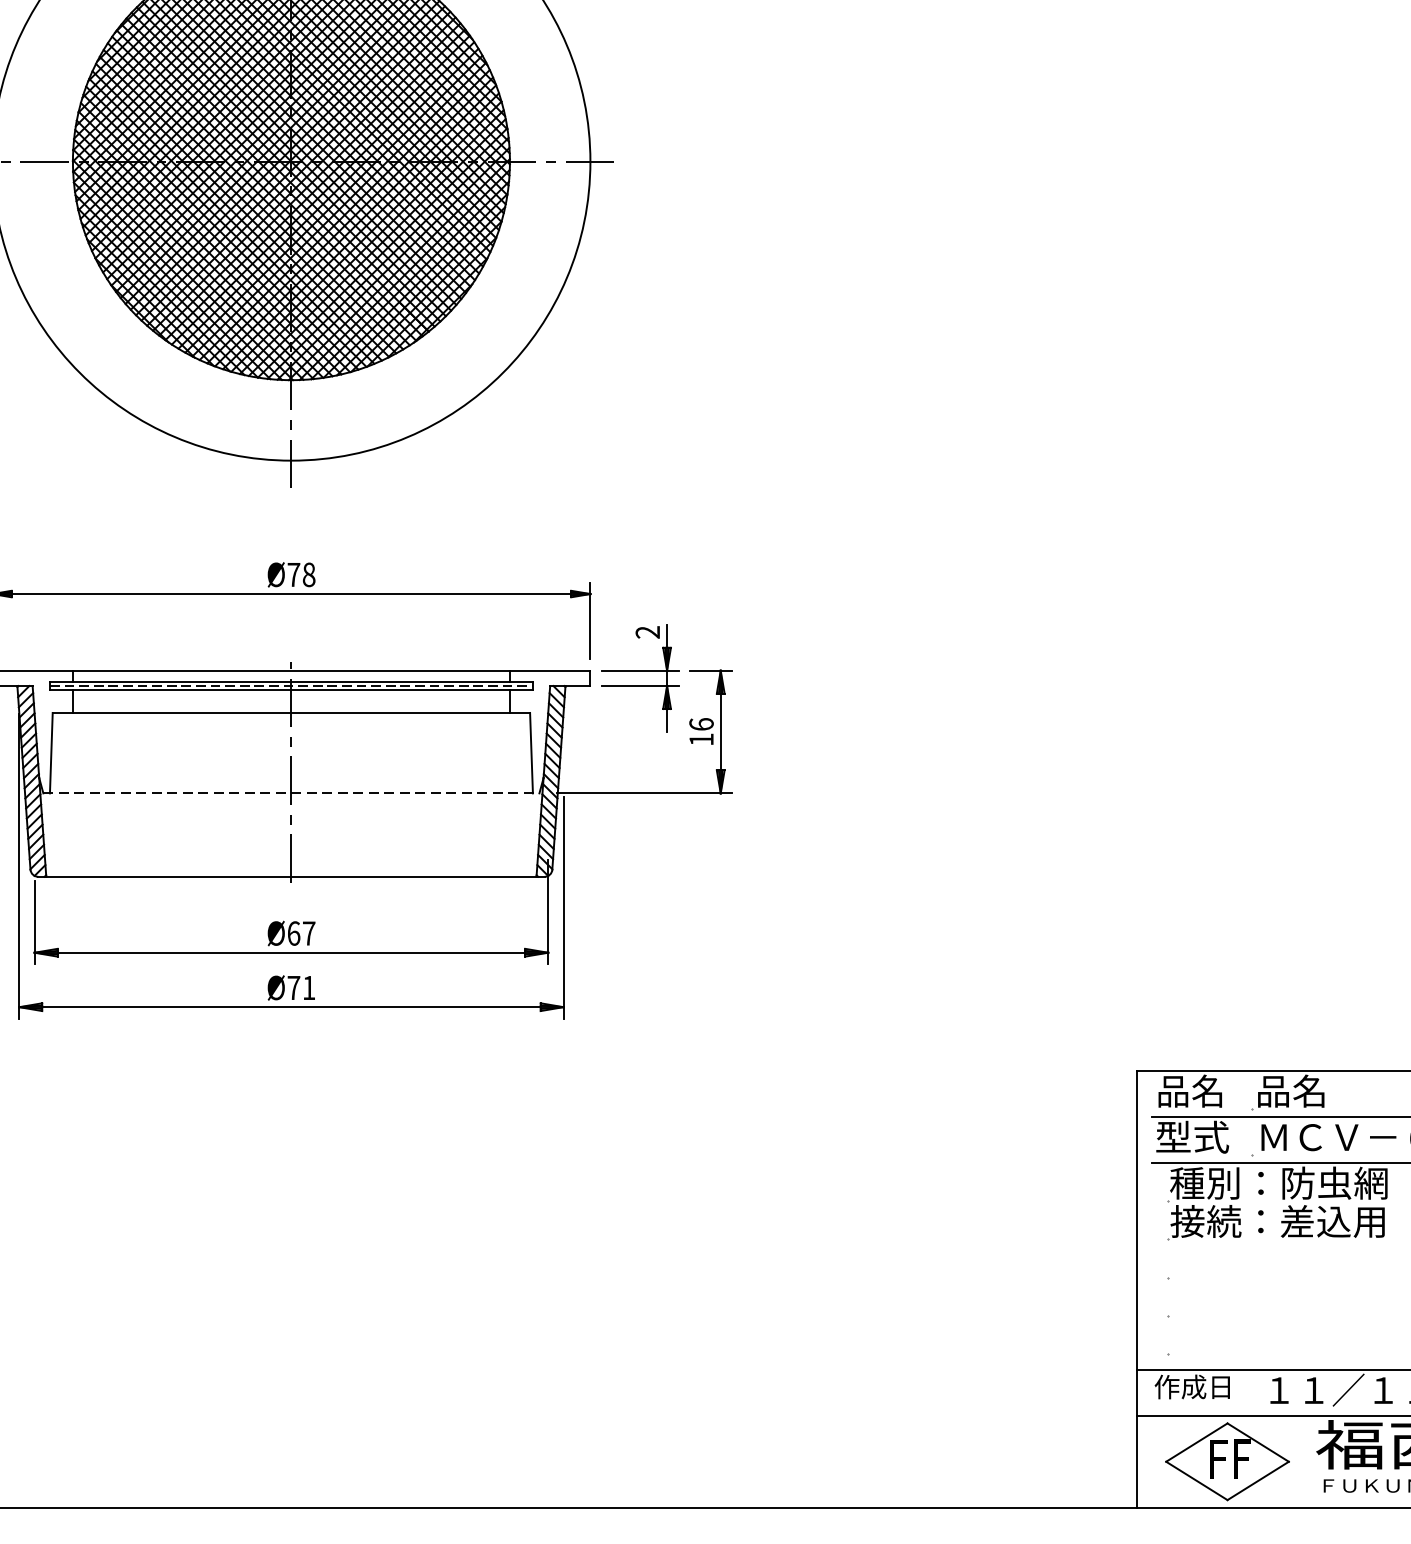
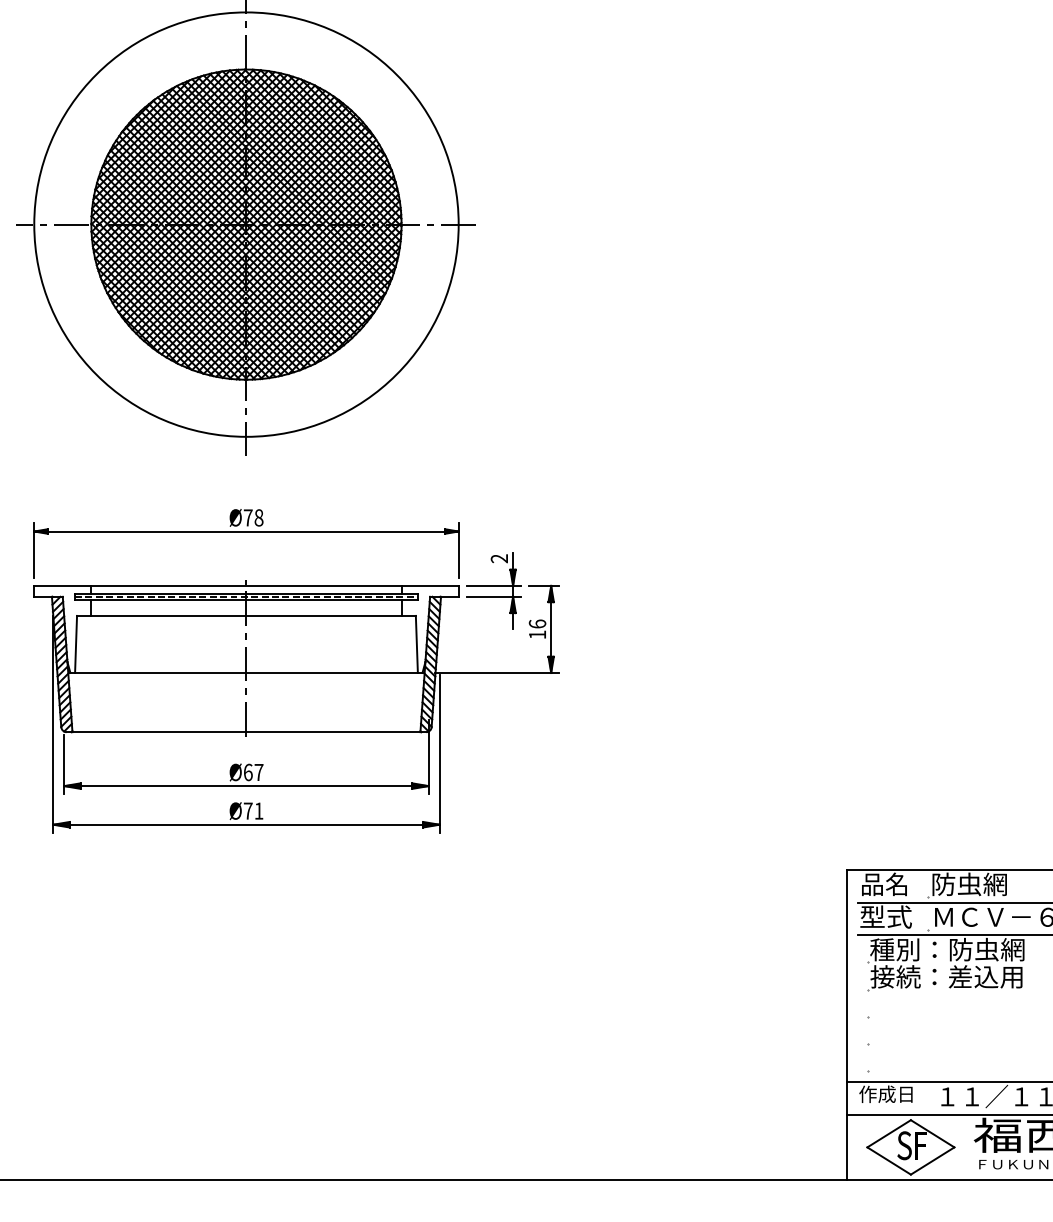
line: (291, 792) -> (246, 672), dashed -> solid
text: (1310, 1091) -> (969, 884), 品名 -> 防虫網
text: (1218, 1459) -> (904, 1145), F -> S

